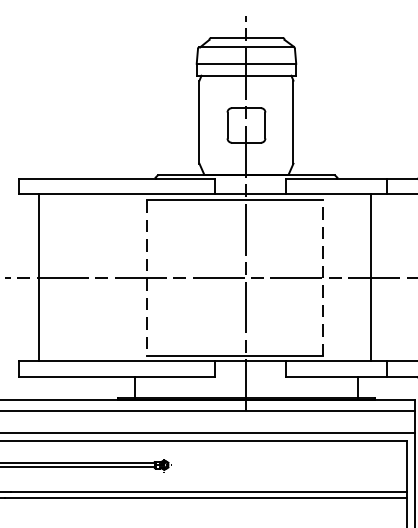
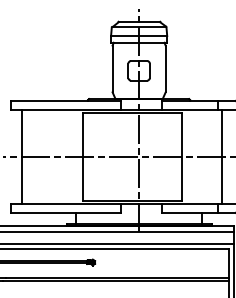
line: (371, 277) -> (221, 156), moved
line: (147, 279) -> (83, 157), dashed -> solid
line: (323, 279) -> (182, 157), dashed -> solid

